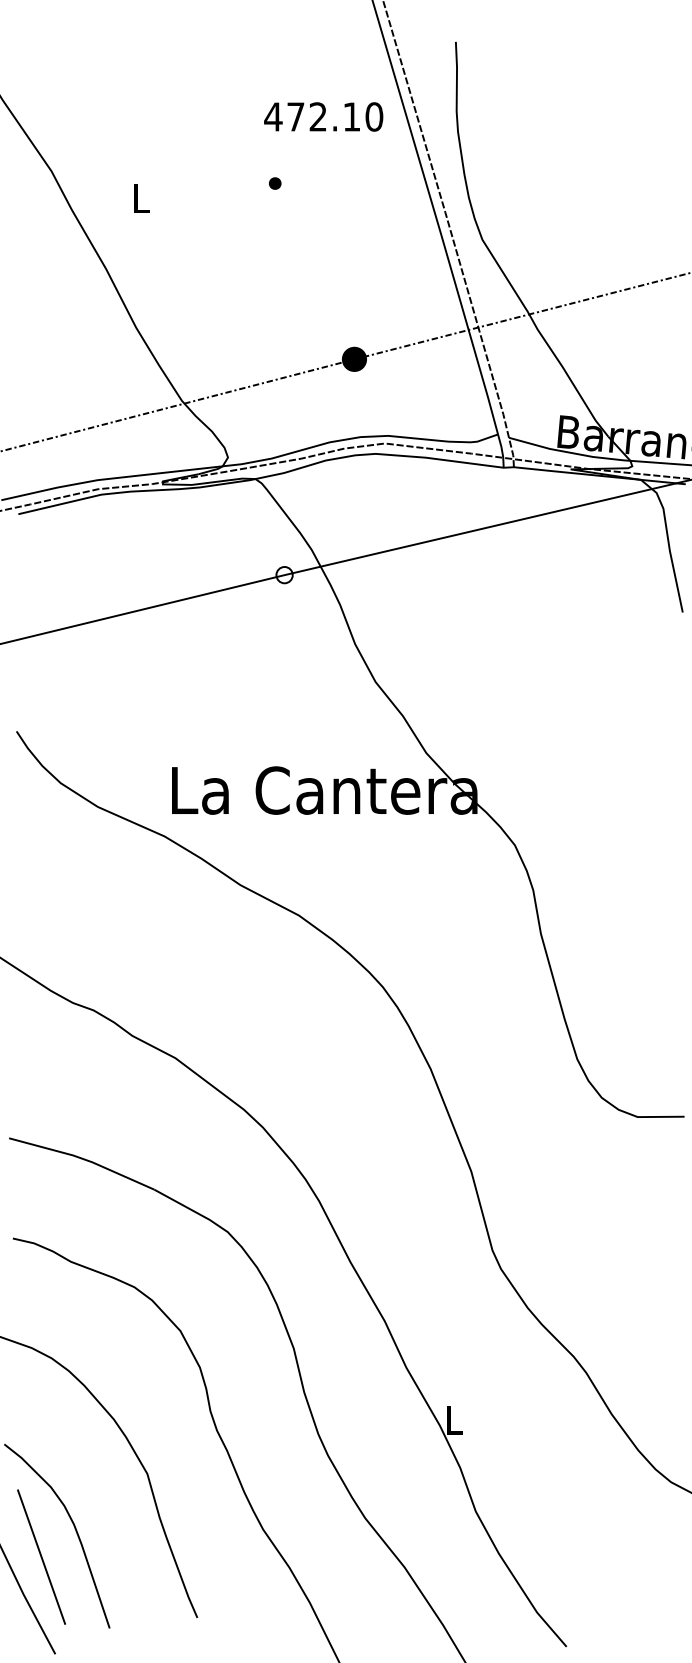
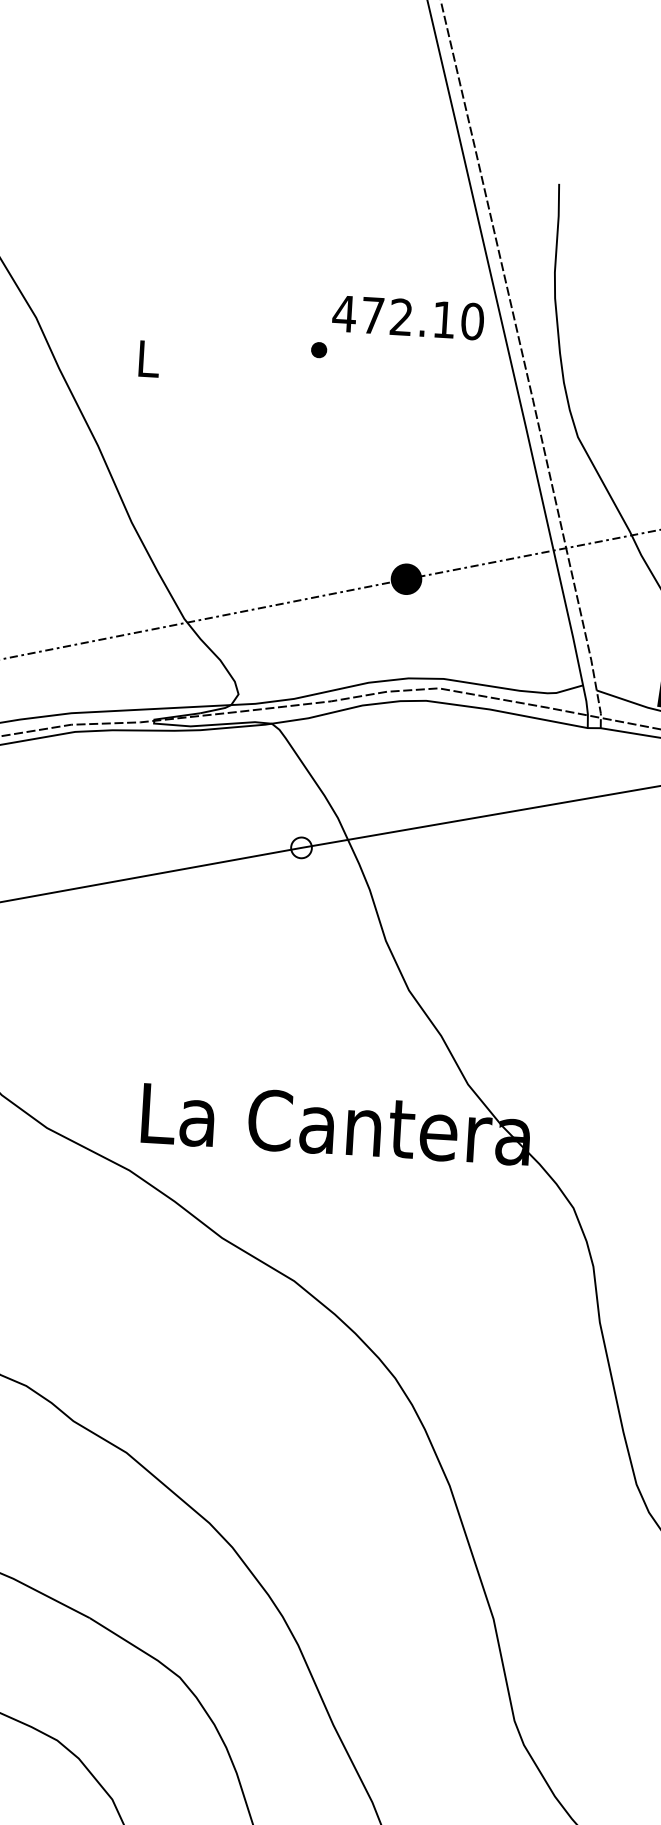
text: (323, 116) -> (408, 317), moved

